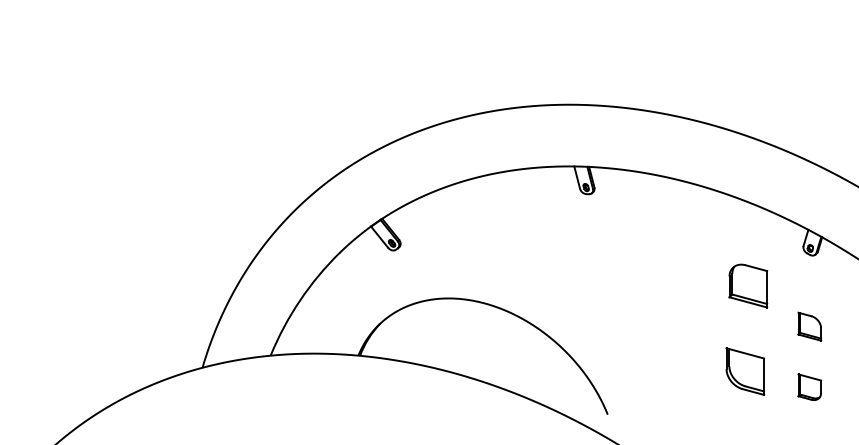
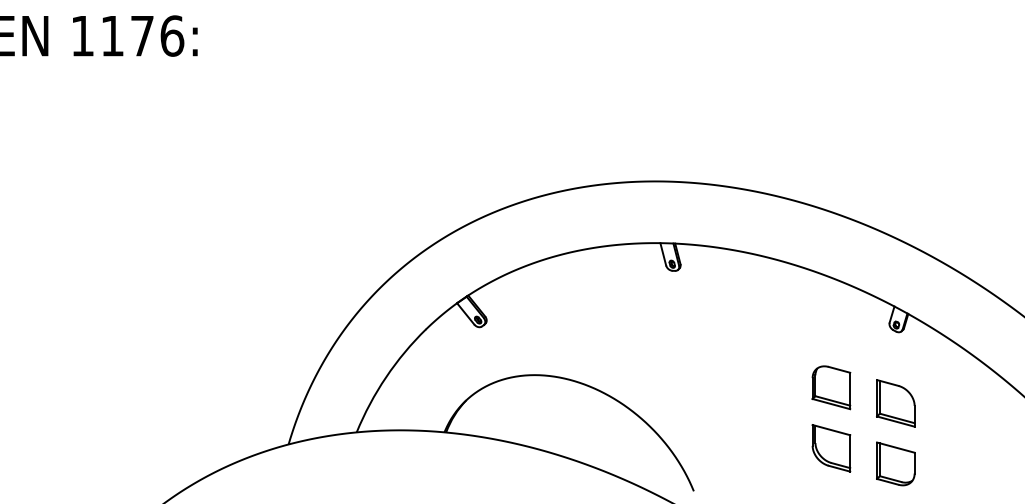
part: (748, 285) -> (831, 387), moved
part: (809, 326) -> (895, 403), size x1.67
part: (809, 386) -> (895, 463), size x1.67

